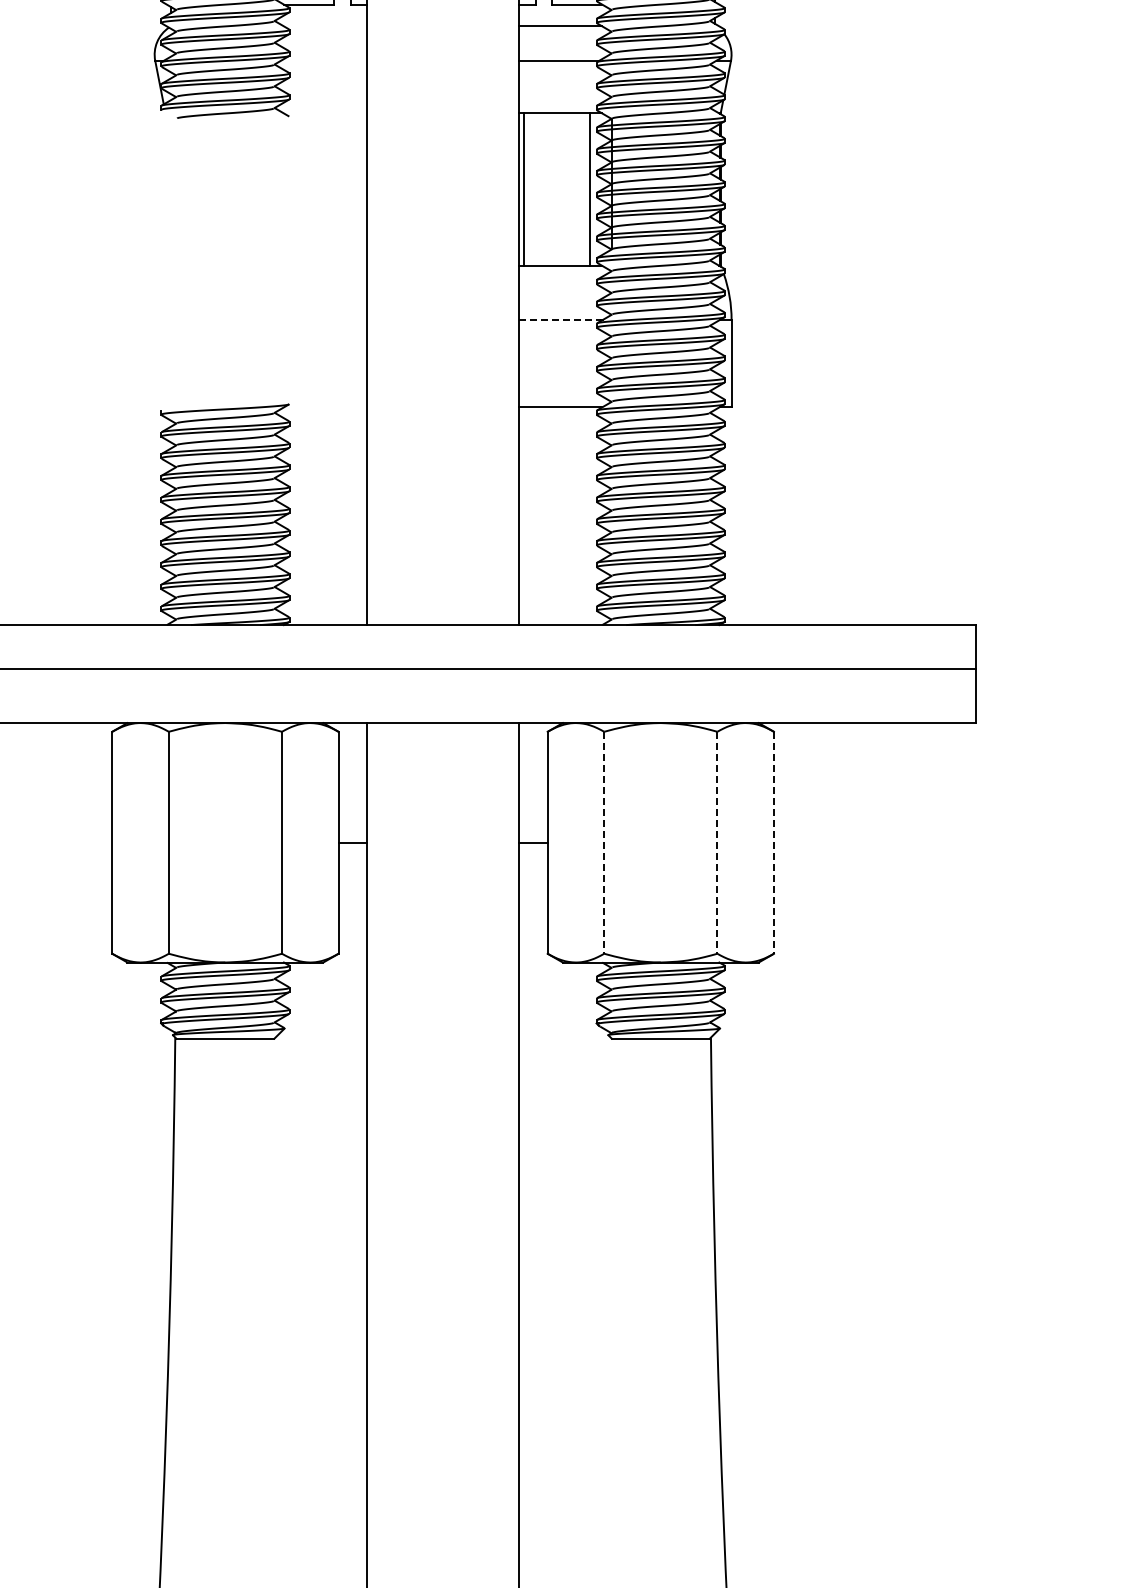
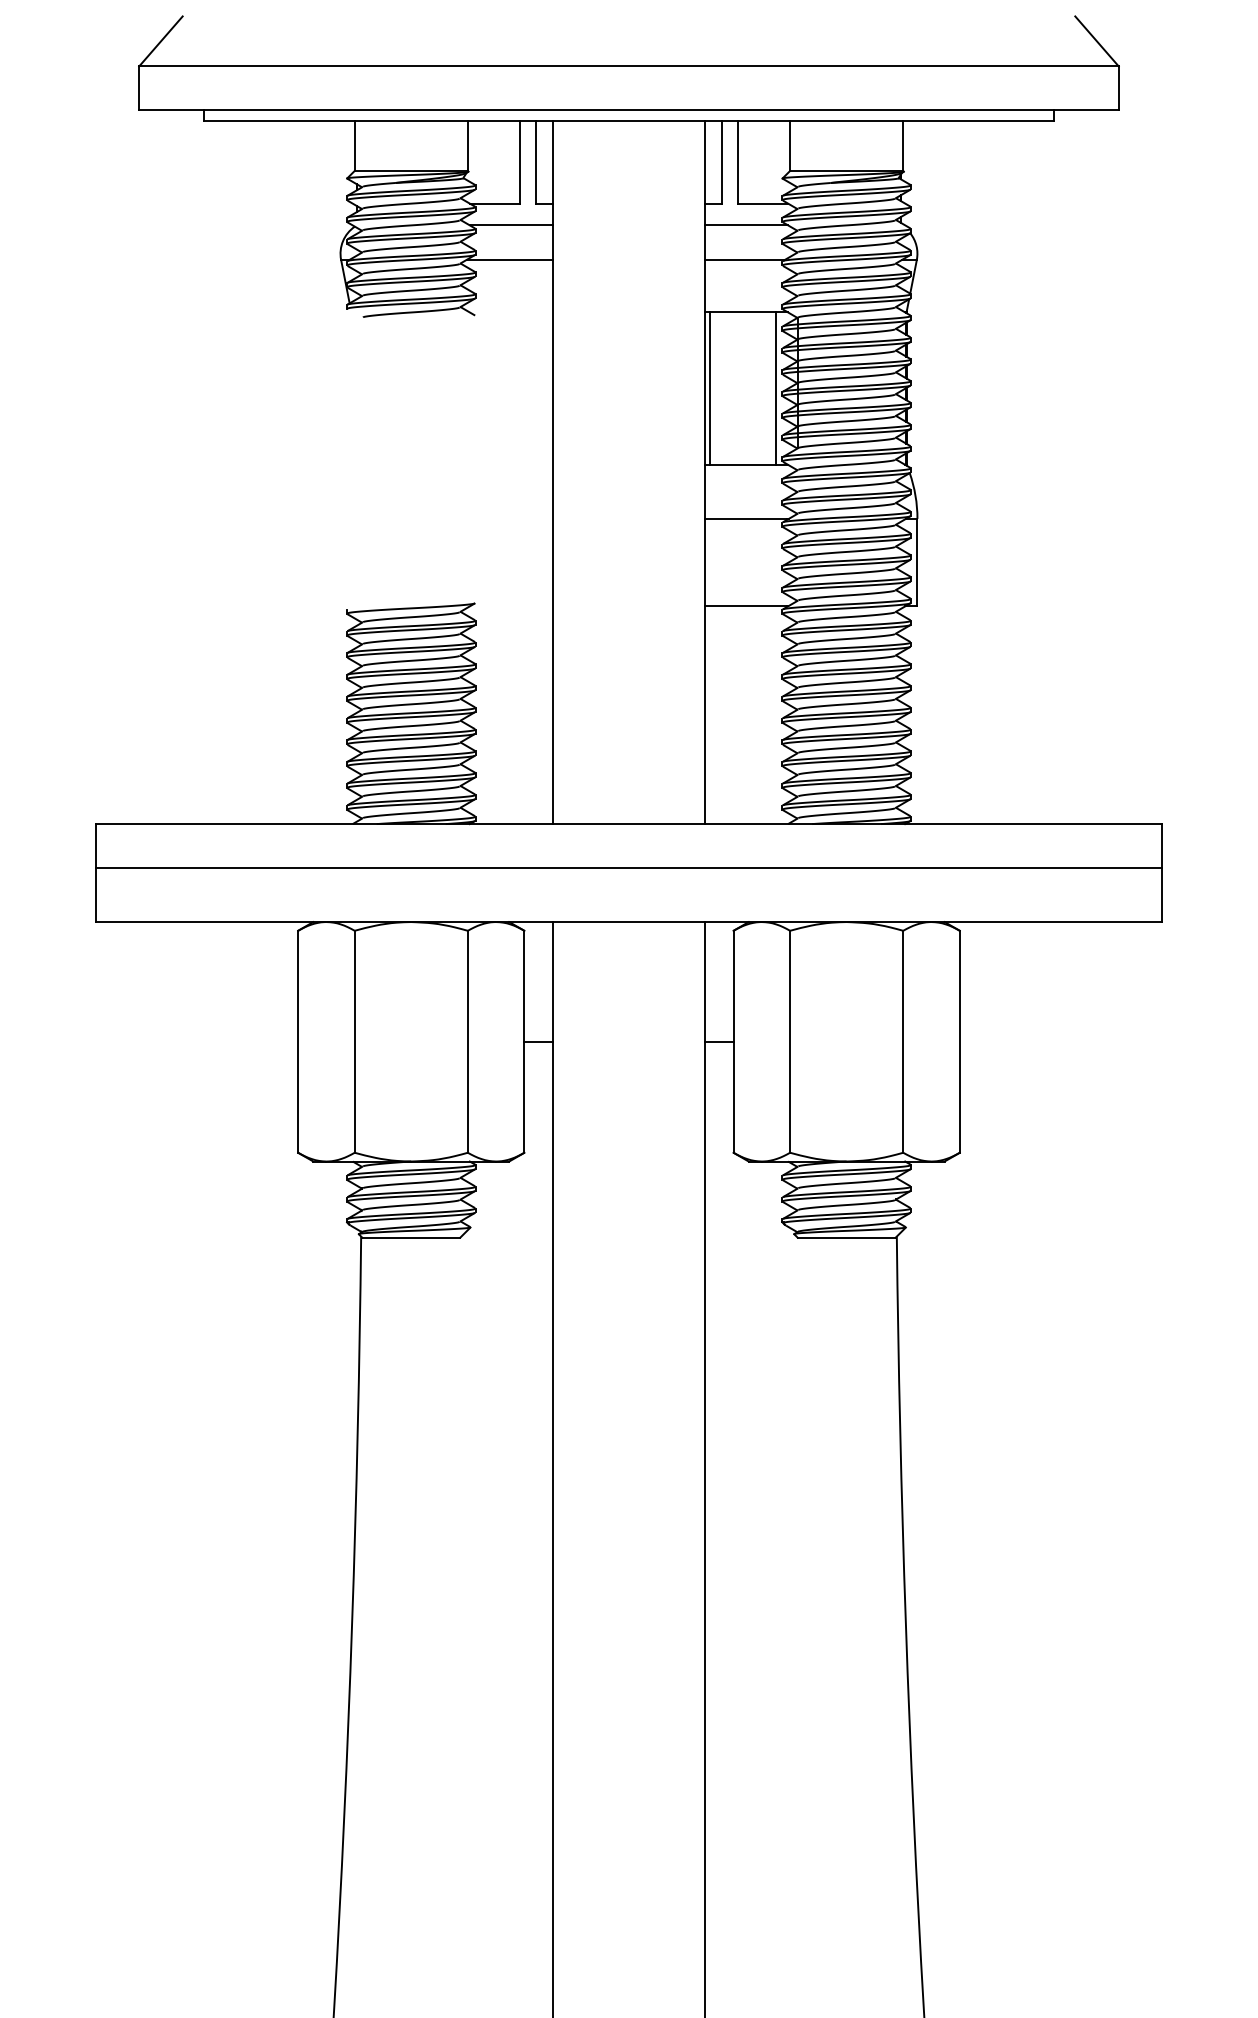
line: (324, 26) -> (510, 225), added
line: (323, 60) -> (509, 259), added
line: (560, 319) -> (746, 518), dashed -> solid
line: (604, 842) -> (790, 1041), dashed -> solid
line: (717, 842) -> (903, 1041), dashed -> solid
line: (773, 842) -> (959, 1041), dashed -> solid

